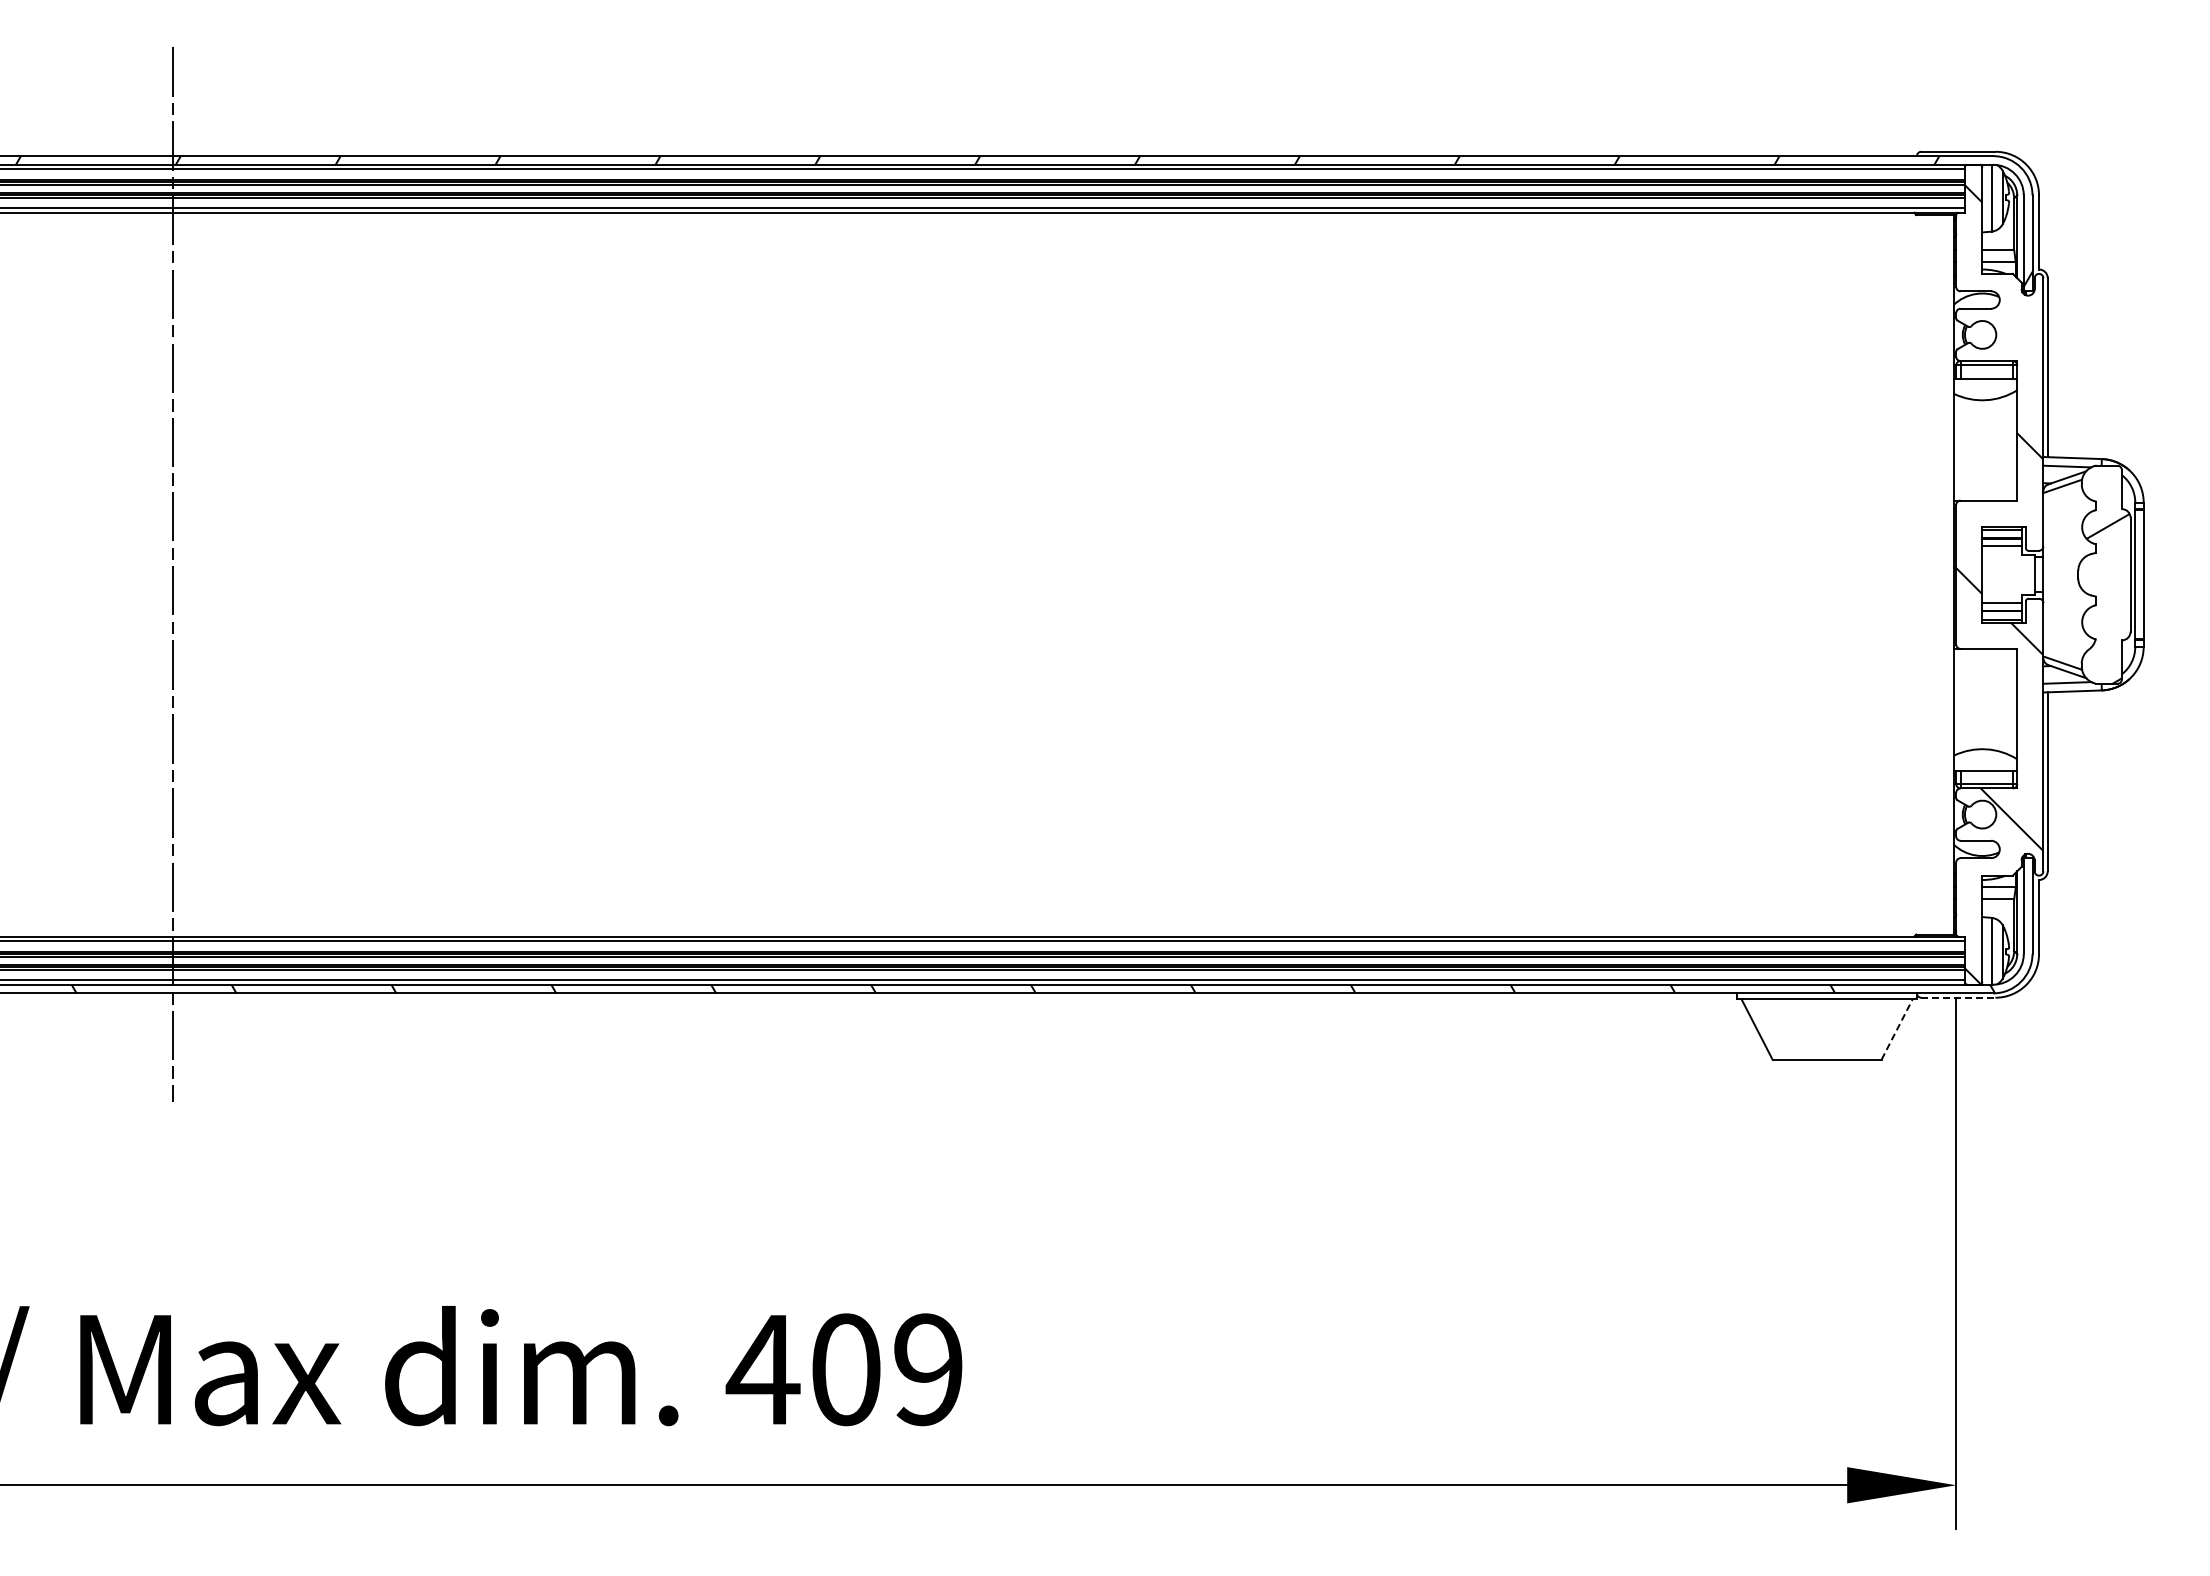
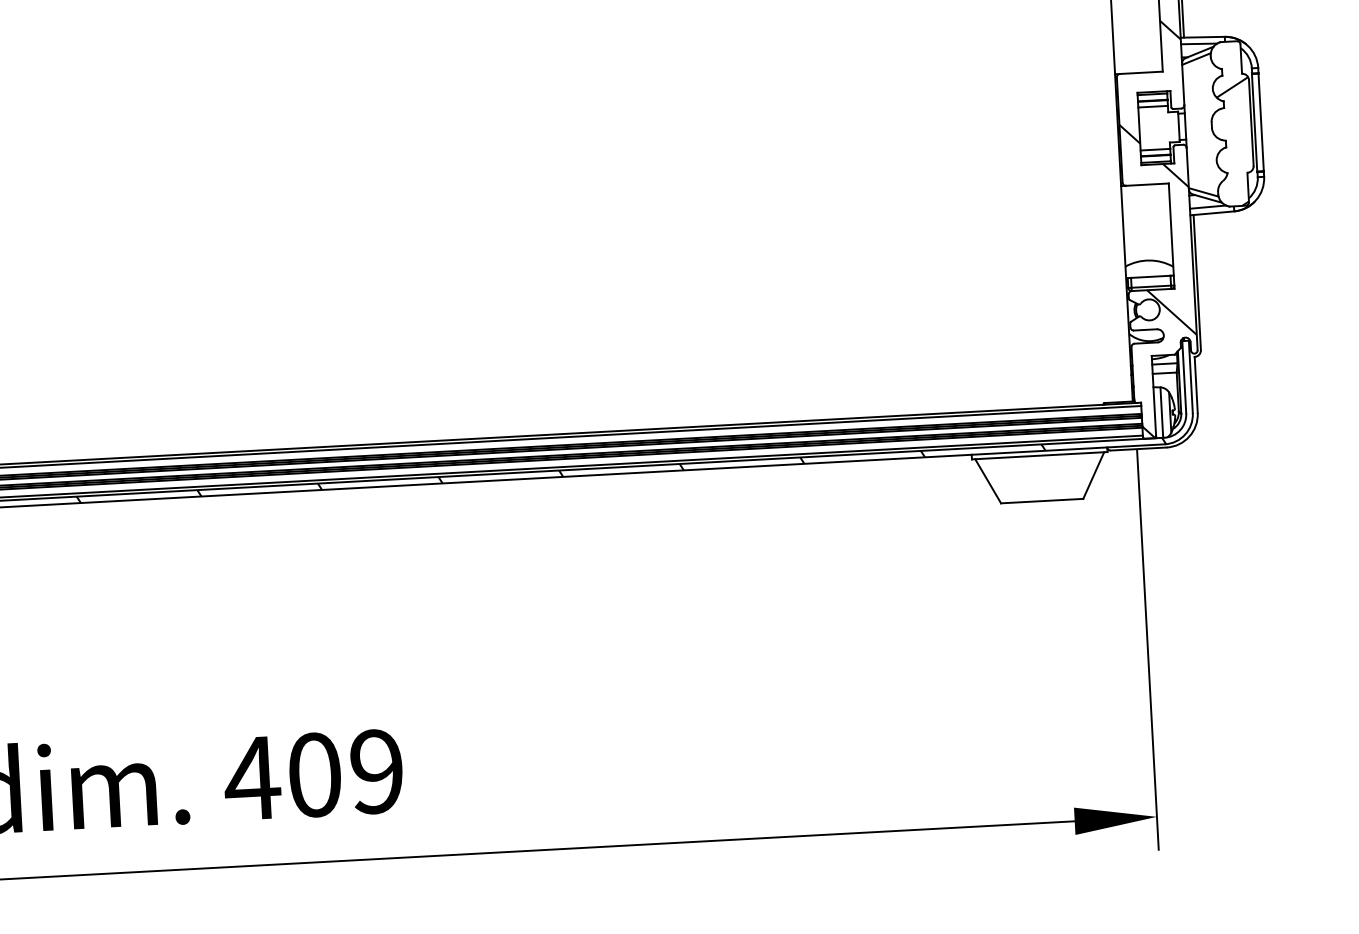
line: (1958, 997) -> (1138, 448), dashed -> solid
line: (1897, 1029) -> (1094, 475), dashed -> solid

